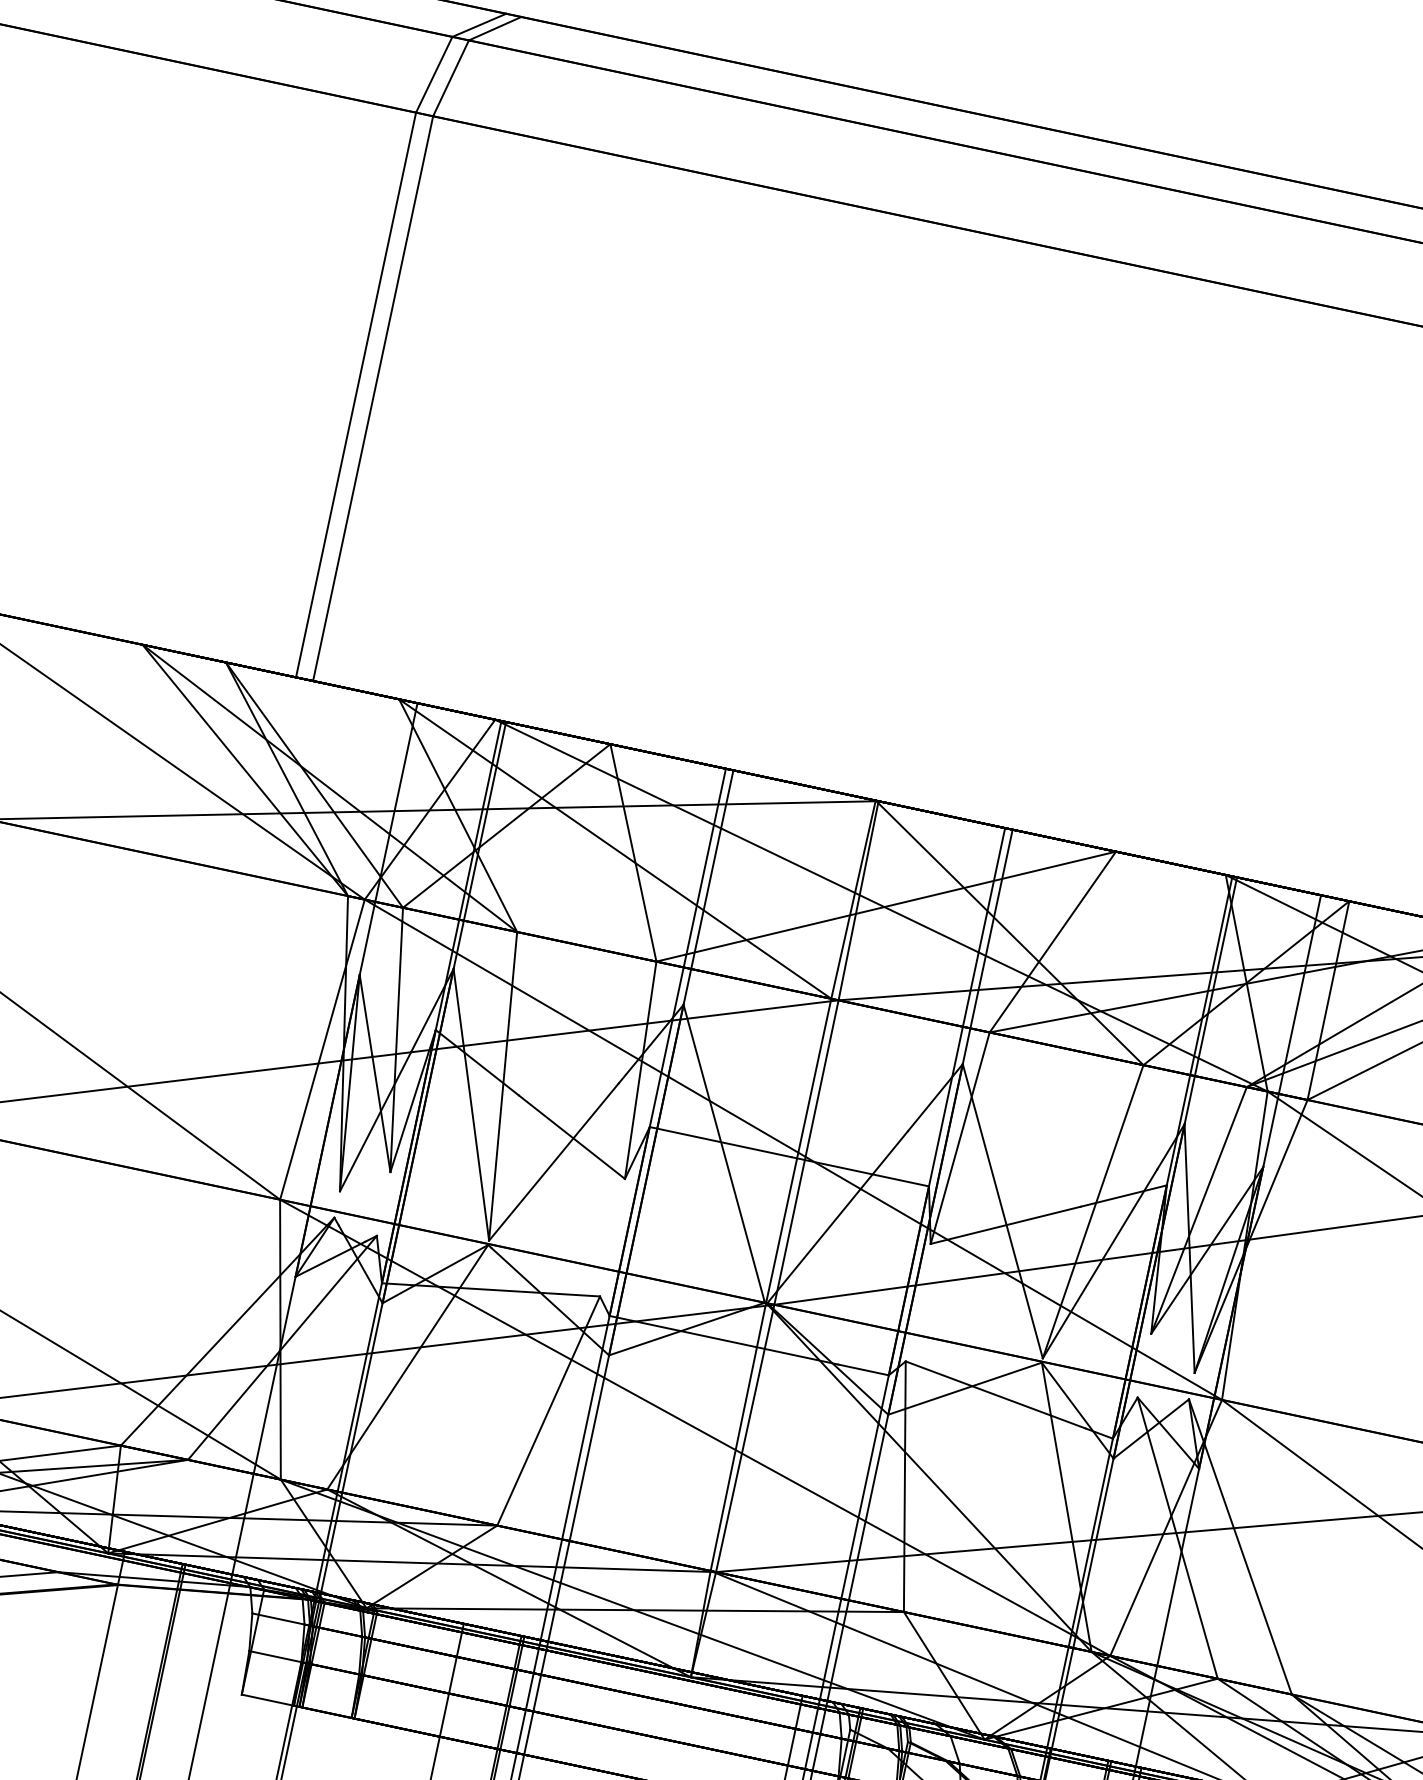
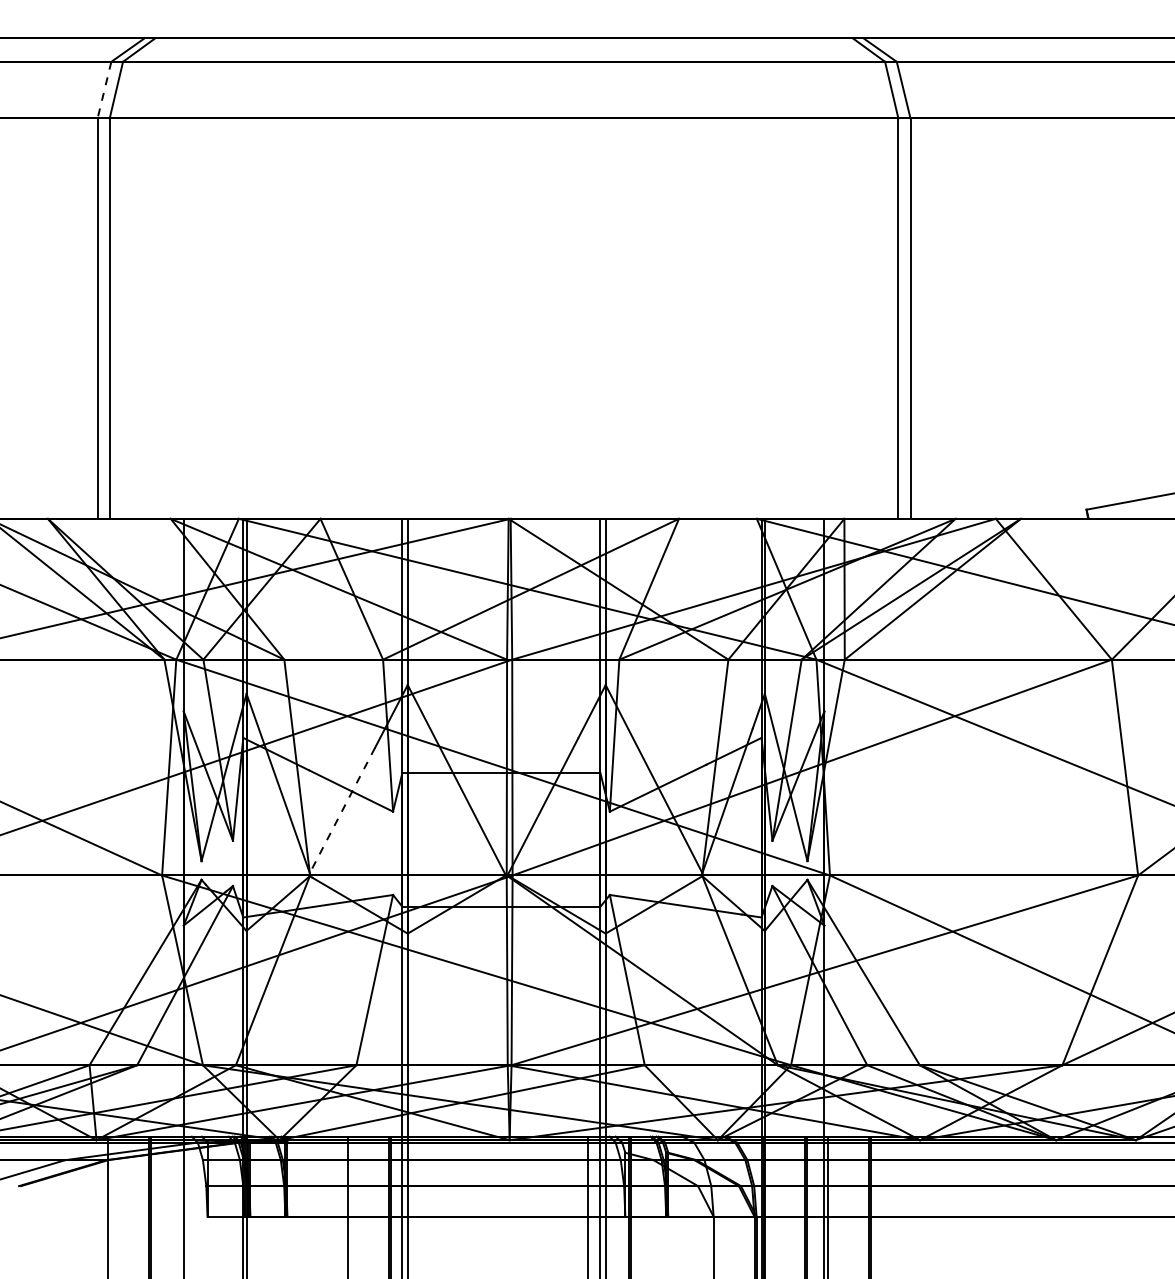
line: (434, 75) -> (104, 90), solid -> dashed
line: (553, 1162) -> (342, 810), solid -> dashed

